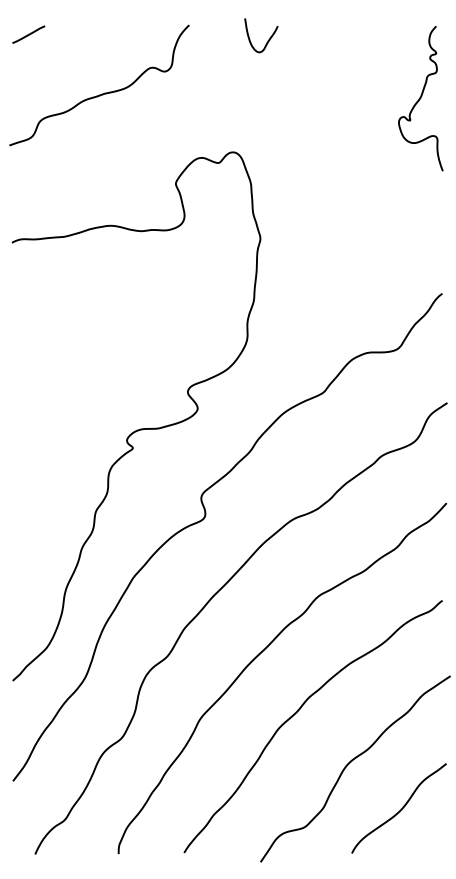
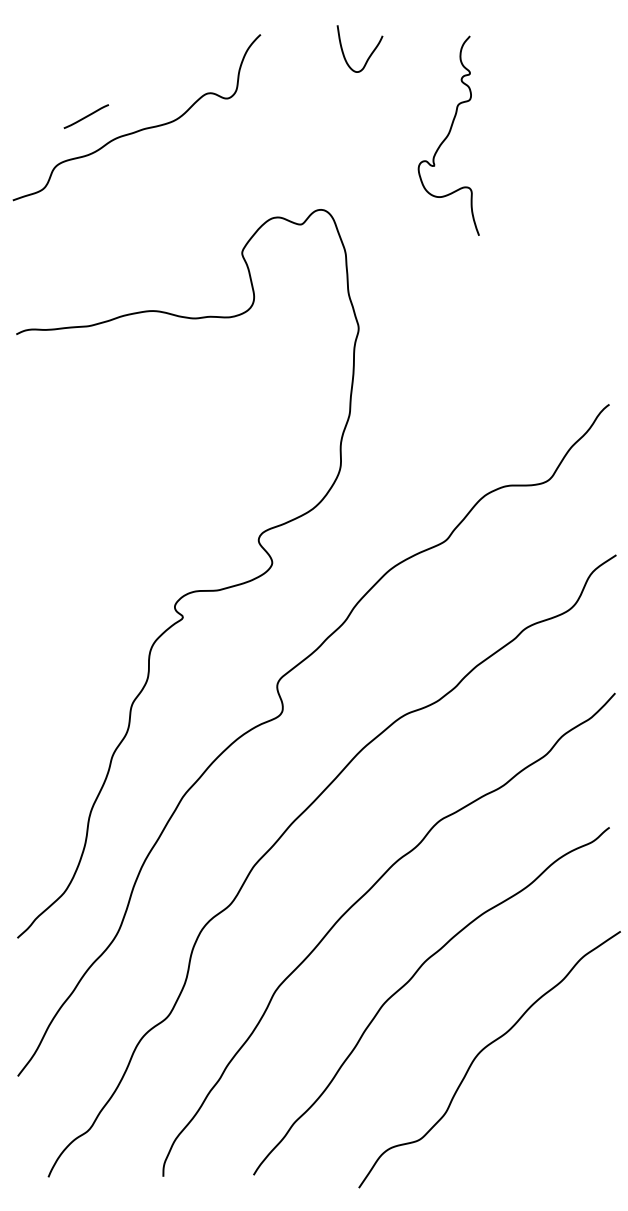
line: (28, 34) -> (85, 116), moved
curve: (420, 98) -> (448, 135), moved
curve: (400, 809) -> (551, 1115), removed

